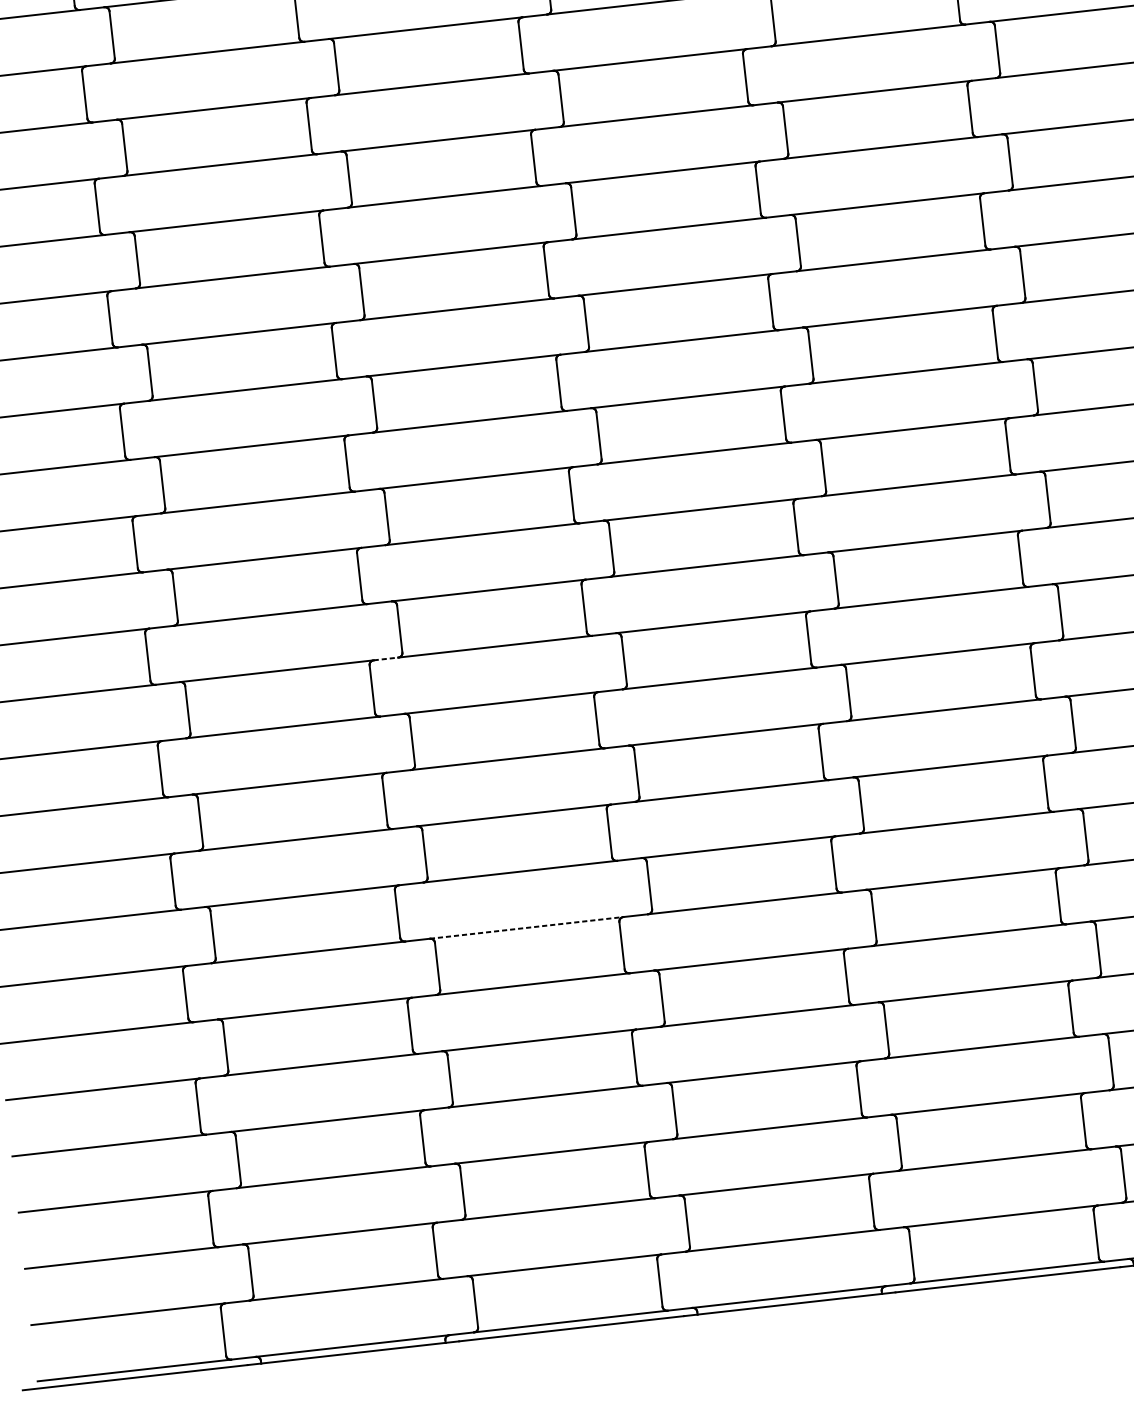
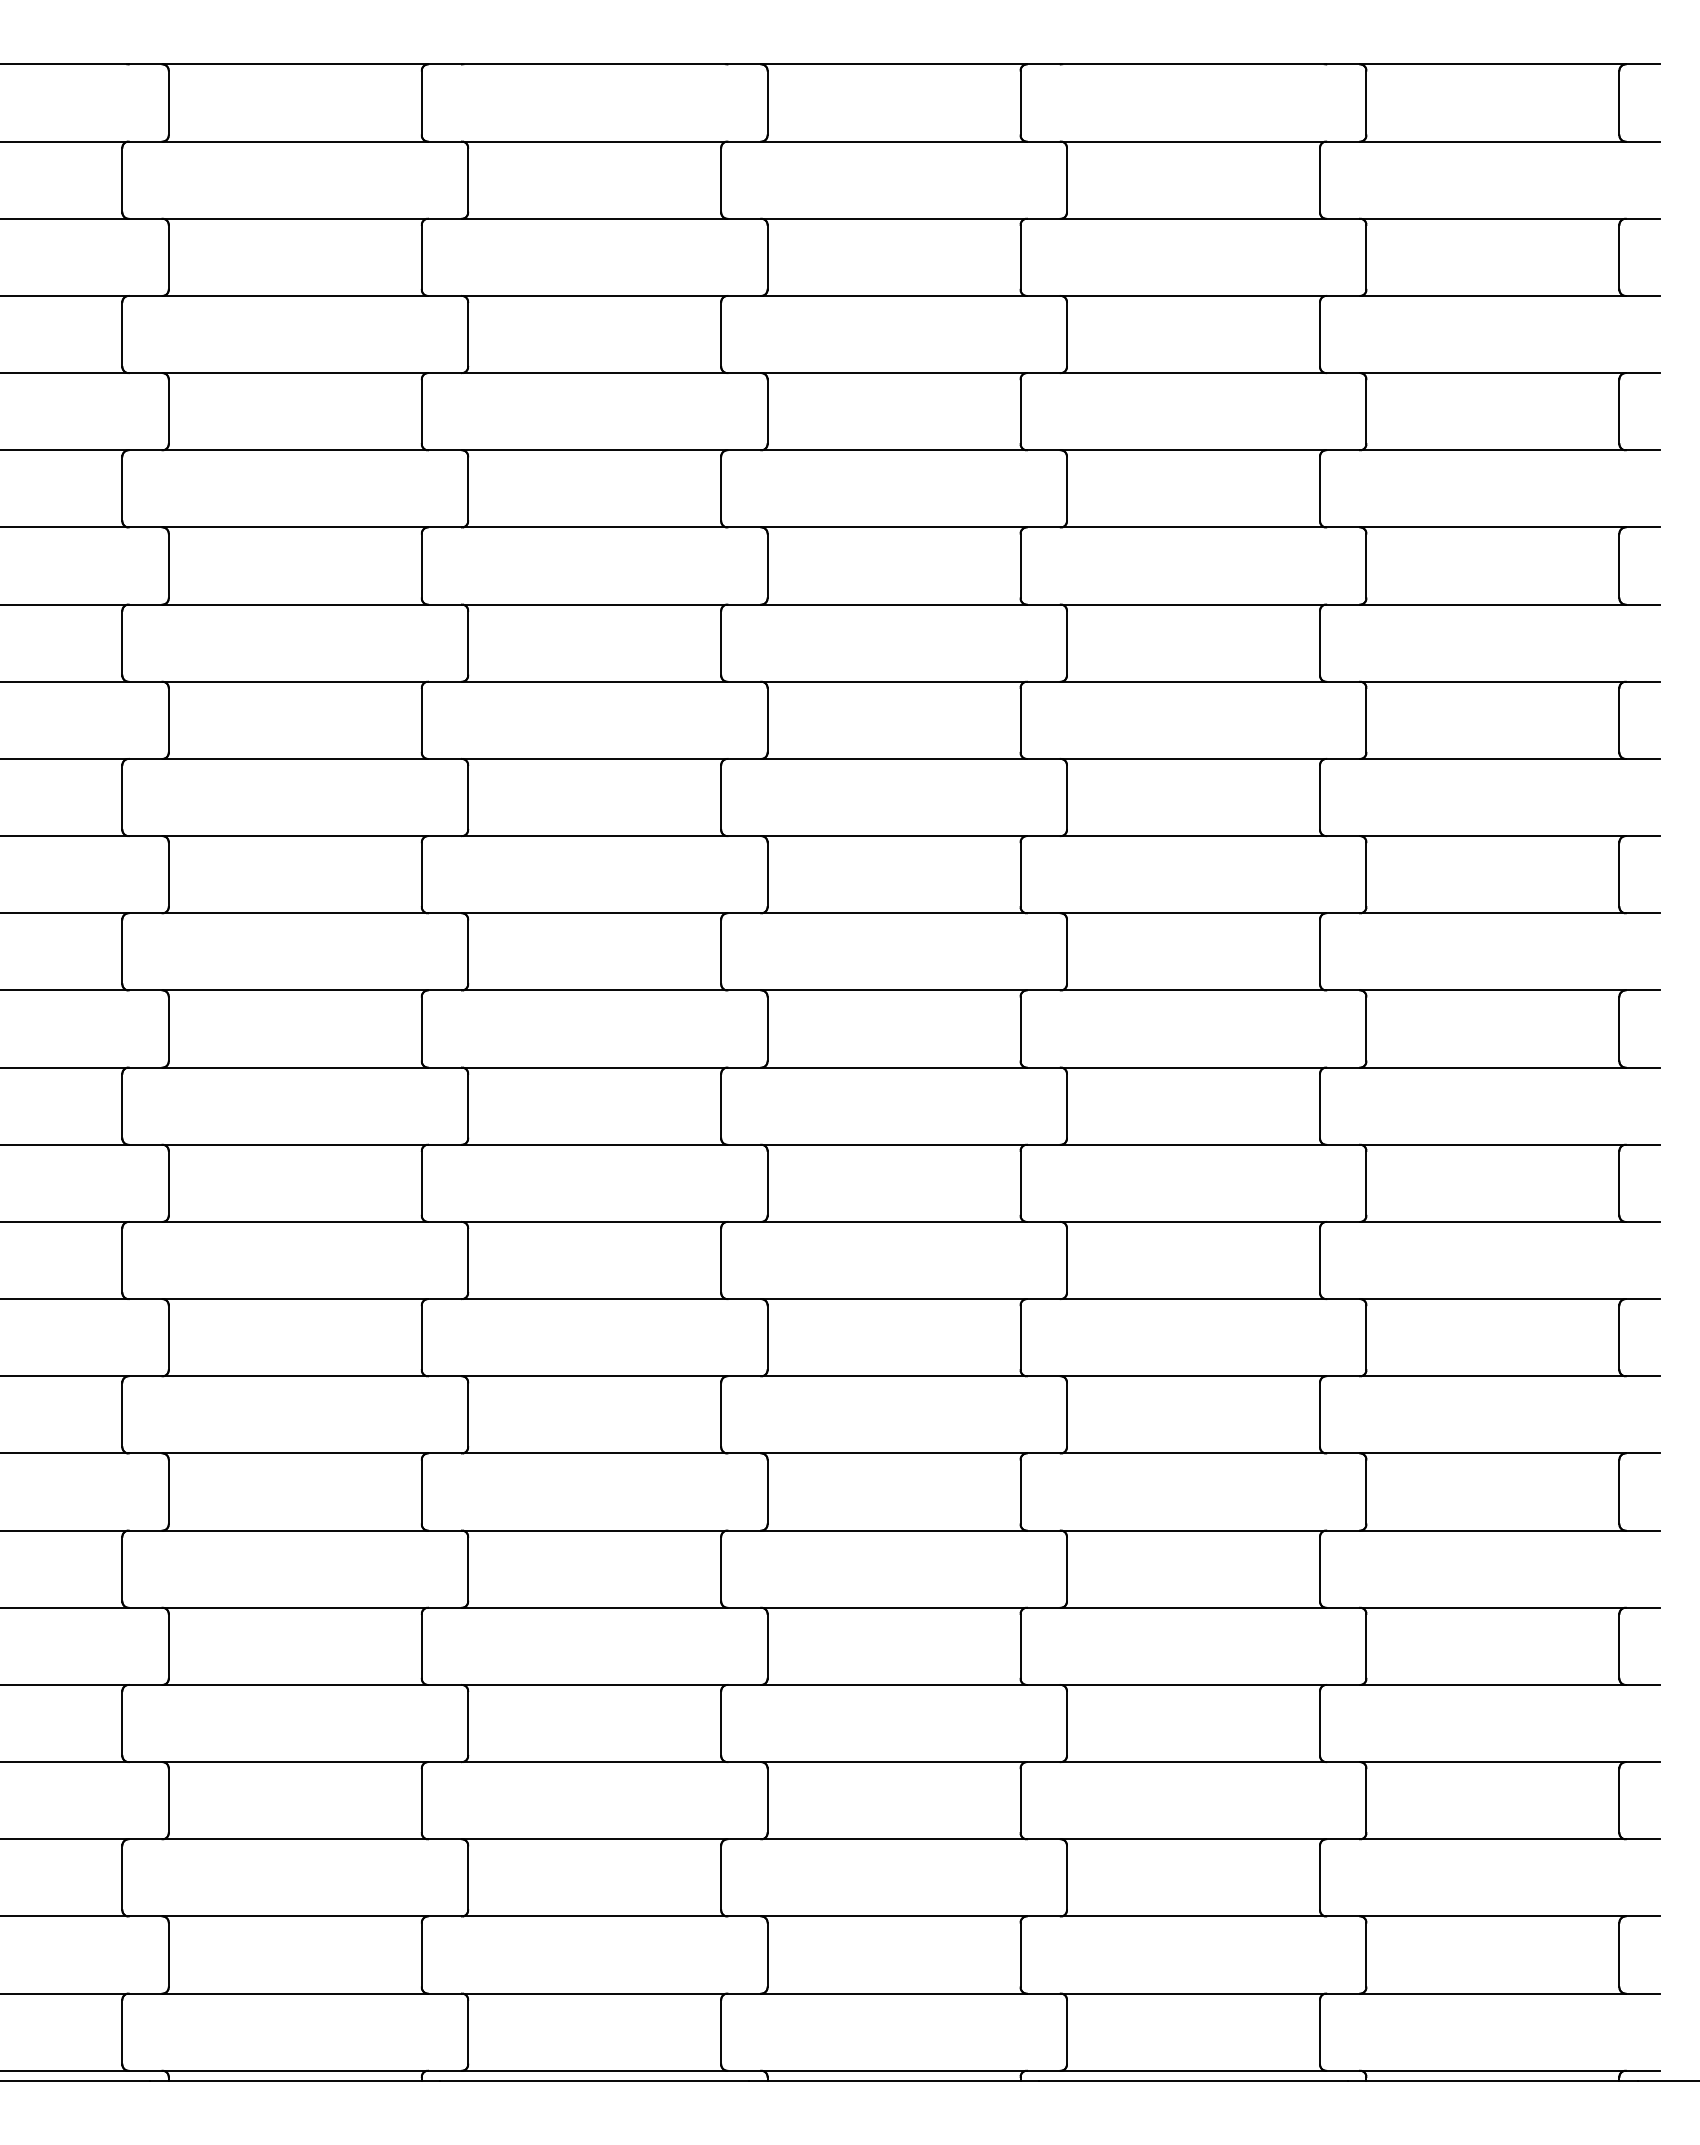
line: (385, 658) -> (444, 1144), dashed -> solid
line: (526, 927) -> (594, 1530), dashed -> solid

